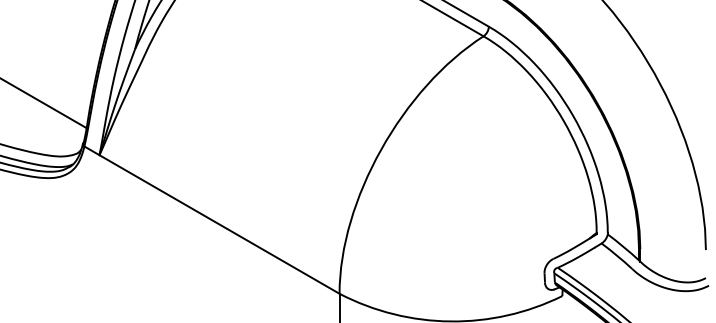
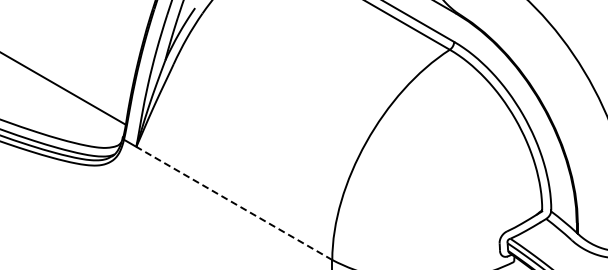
line: (218, 224) -> (233, 203), solid -> dashed

